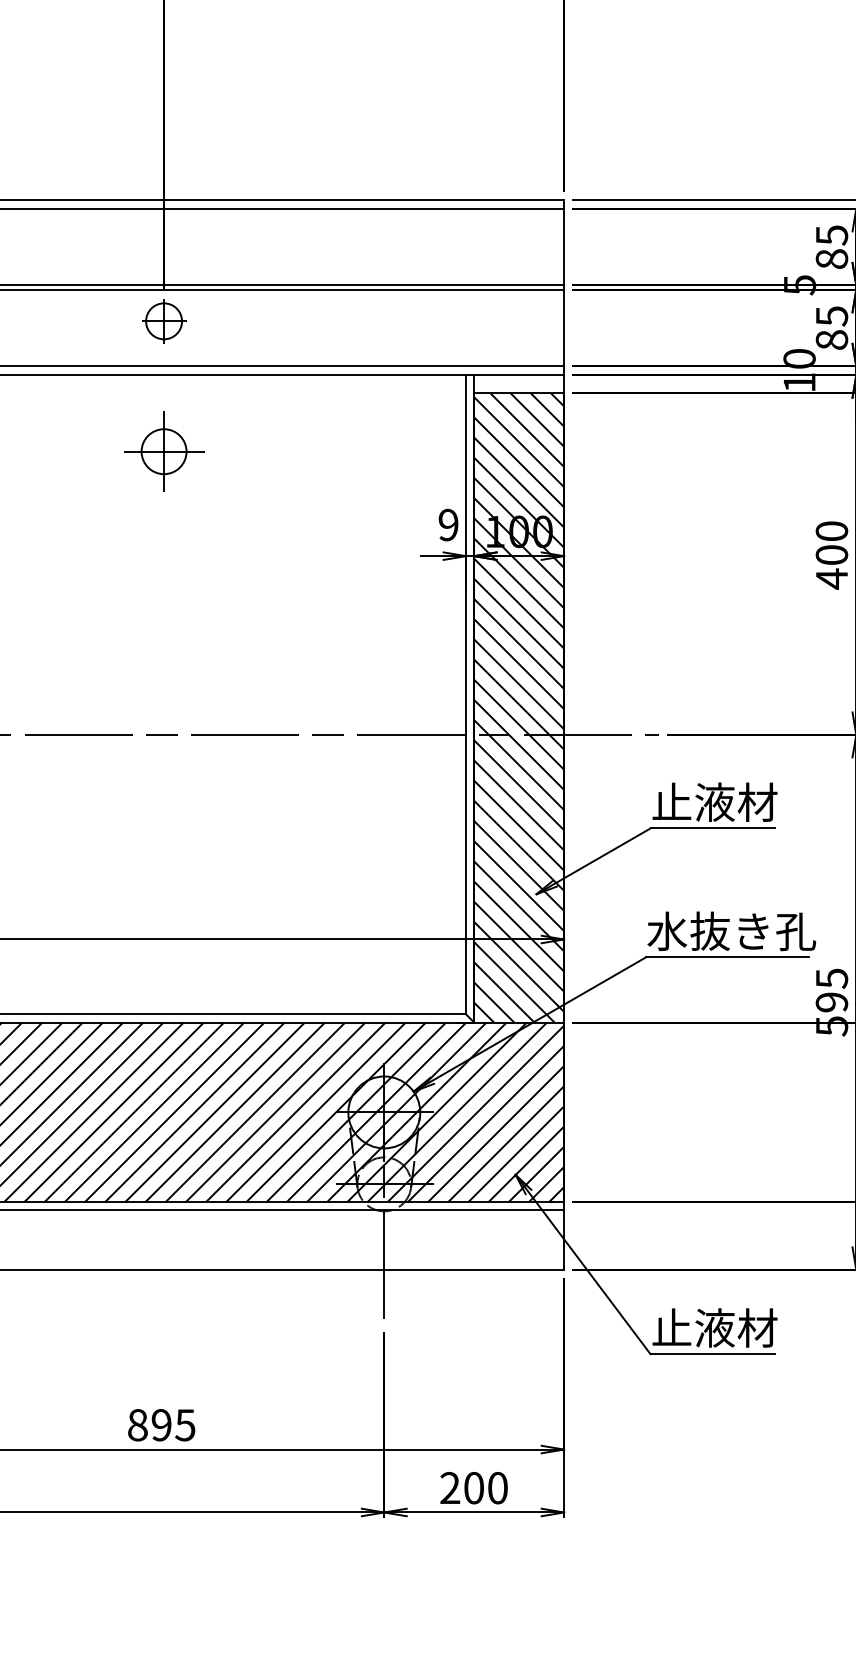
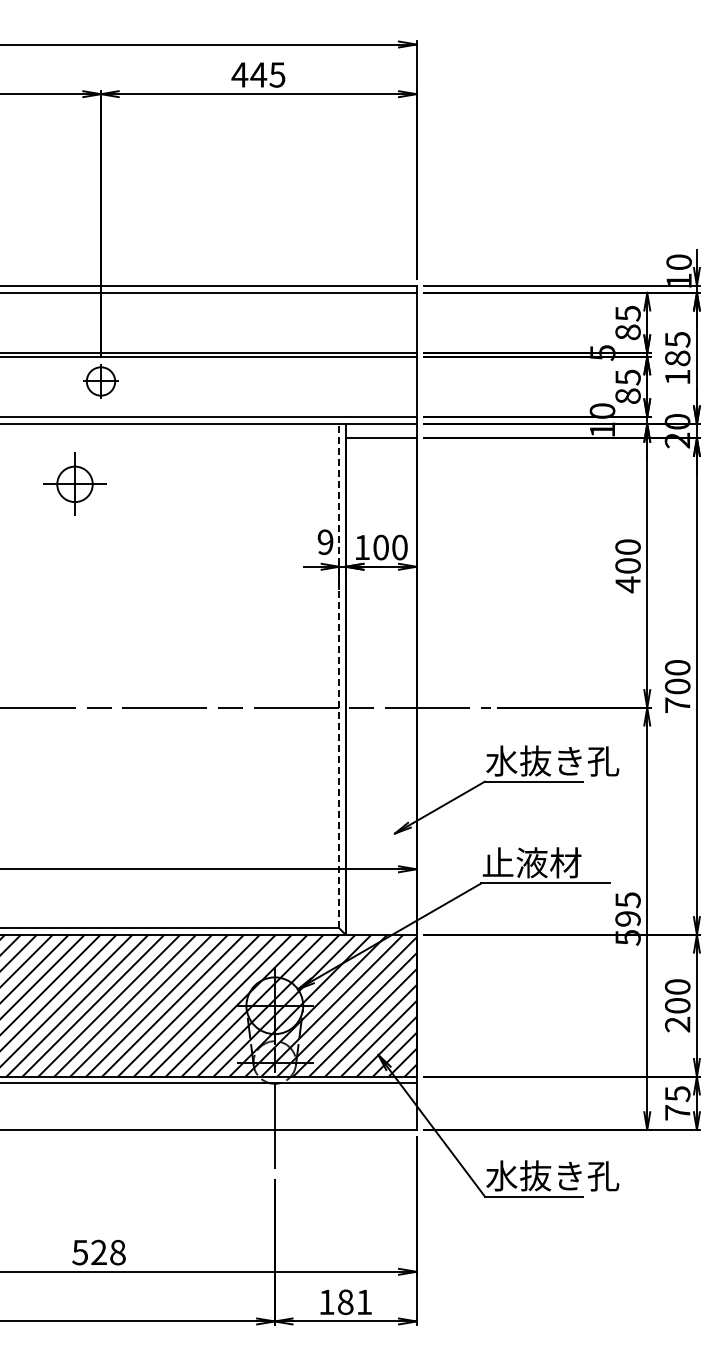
part: (163, 450) -> (74, 483), moved
line: (466, 693) -> (339, 675), solid -> dashed
hatch: (518, 707) -> (380, 686), removed
text: (736, 801) -> (552, 760), 止液材 -> 水抜き孔
text: (731, 930) -> (548, 862), 水抜き孔 -> 止液材
text: (736, 1327) -> (552, 1175), 止液材 -> 水抜き孔
text: (160, 1425) -> (98, 1252), 895 -> 528
text: (473, 1488) -> (345, 1302), 200 -> 181

